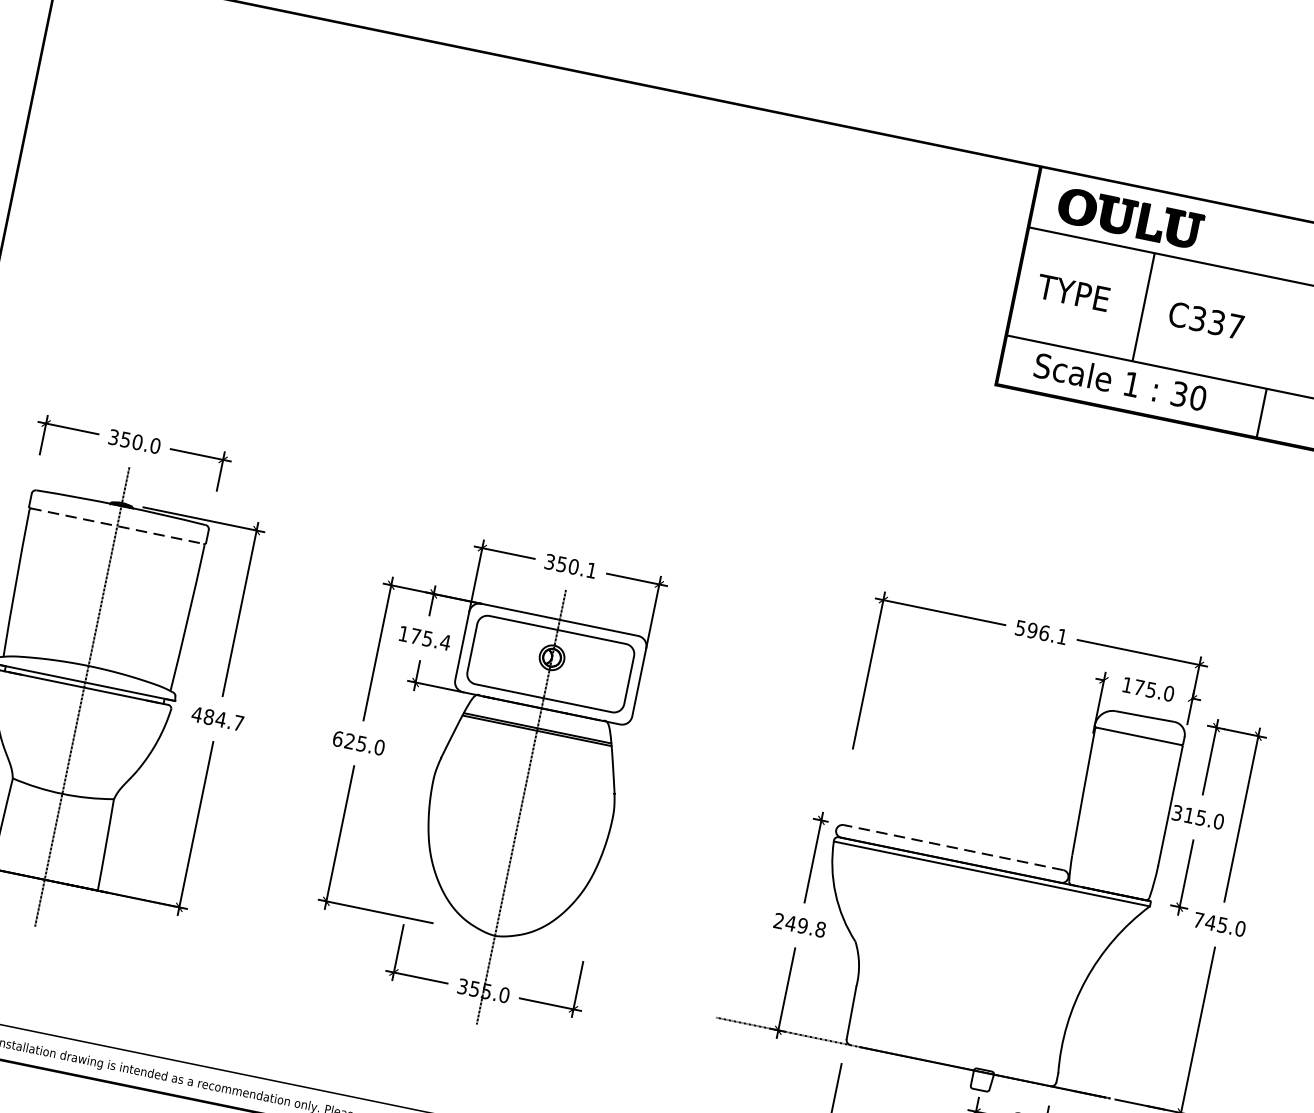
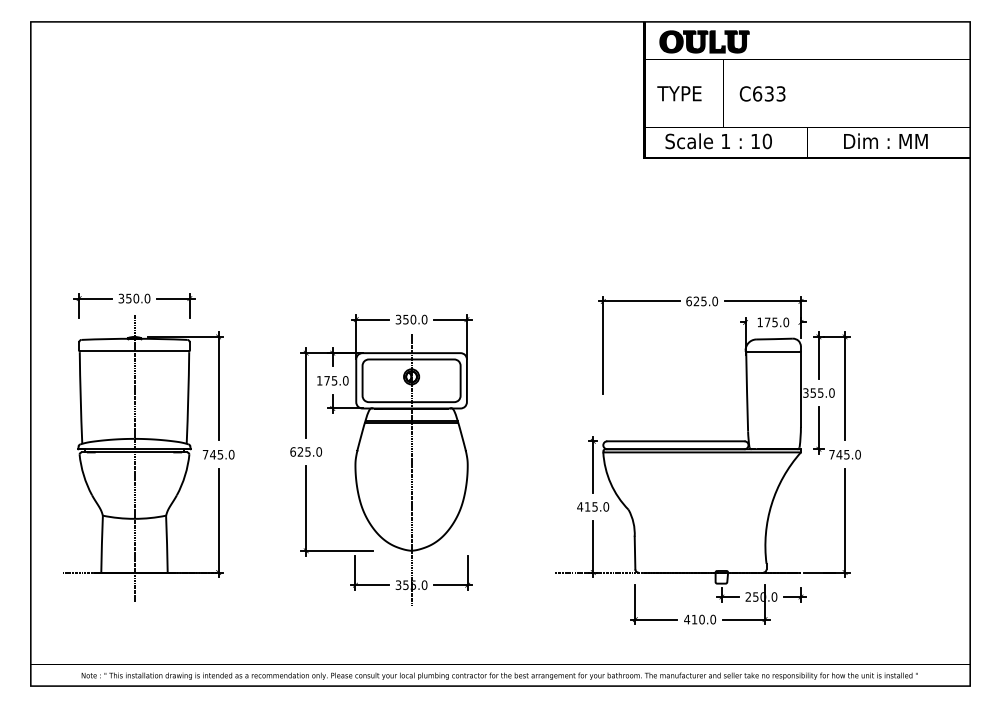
text: (1217, 322) -> (769, 93), C337 -> C633
text: (1179, 394) -> (755, 141), 30 -> 10
line: (118, 526) -> (135, 351), dashed -> solid
text: (591, 570) -> (424, 319), 350.1 -> 350.0
text: (1041, 632) -> (702, 301), 596.1 -> 625.0
text: (445, 641) -> (345, 380), 175.4 -> 175.0
text: (217, 718) -> (218, 454), 484.7 -> 745.0
text: (1188, 814) -> (812, 392), 315.0 -> 355.0
line: (952, 847) -> (675, 441), dashed -> solid
text: (800, 924) -> (593, 506), 249.8 -> 415.0

